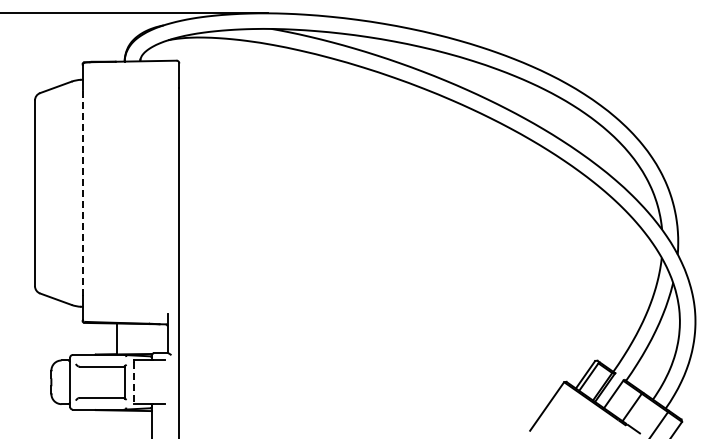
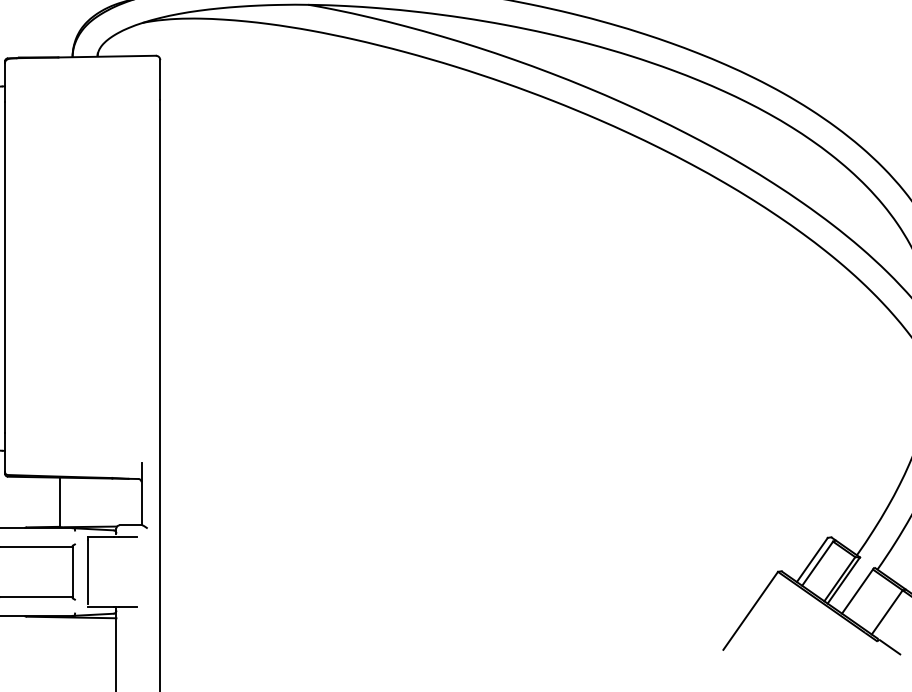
line: (82, 192) -> (4, 267), dashed -> solid
line: (134, 381) -> (88, 570), dashed -> solid

